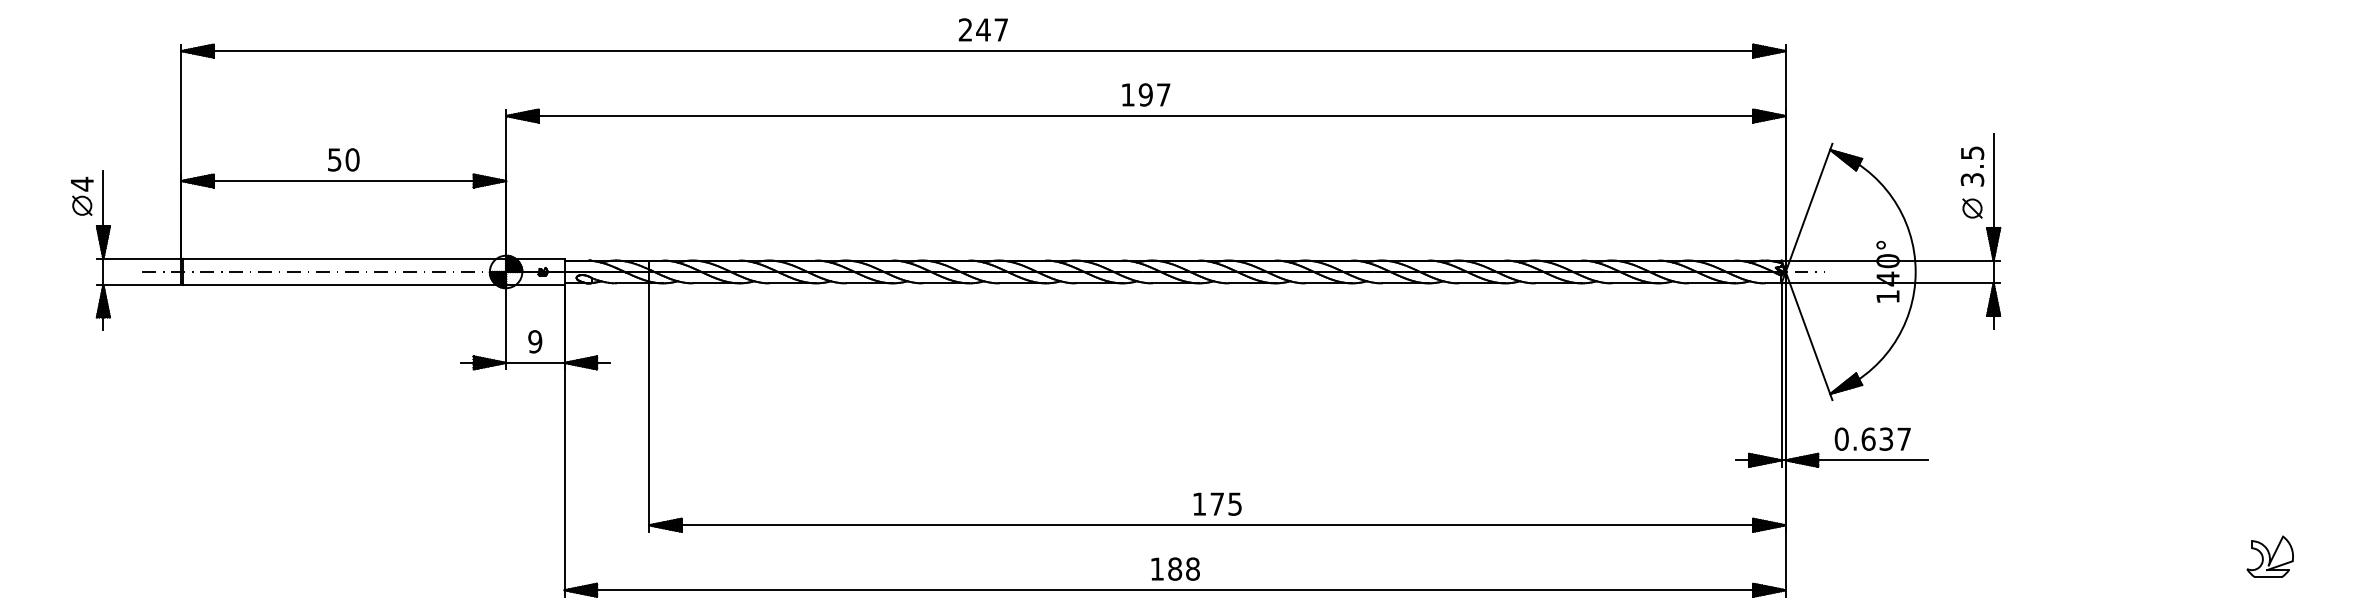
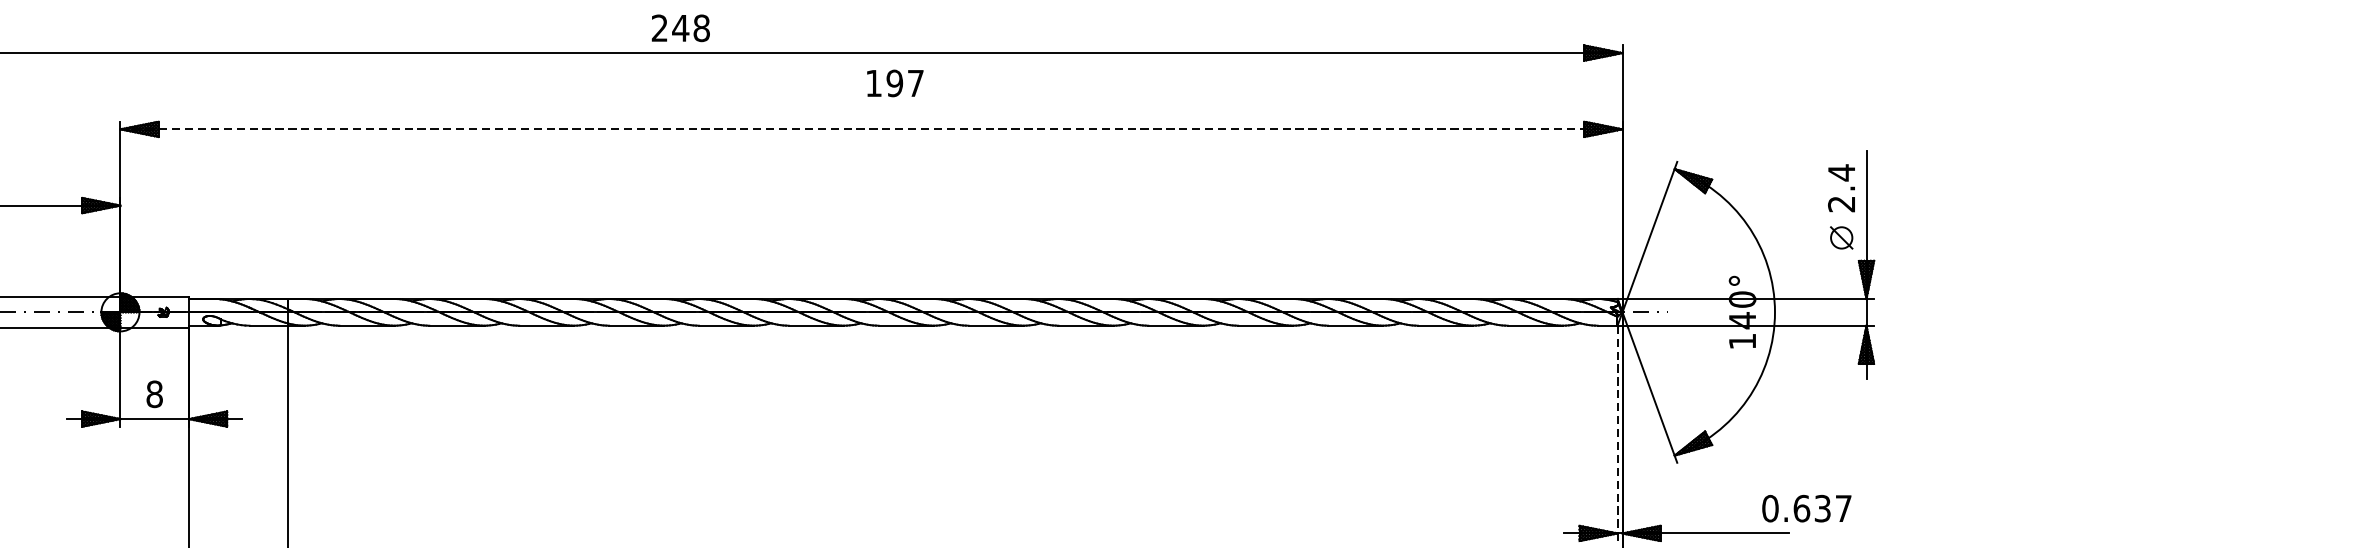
text: (1001, 29) -> (701, 27), 247 -> 248
text: (1146, 94) -> (895, 82), moved
line: (1145, 116) -> (870, 129), solid -> dashed
text: (1972, 165) -> (1841, 187), 3.5 -> 2.4
text: (535, 341) -> (154, 393), 9 -> 8
line: (1781, 375) -> (1617, 433), solid -> dashed
text: (1872, 438) -> (1806, 507), moved

